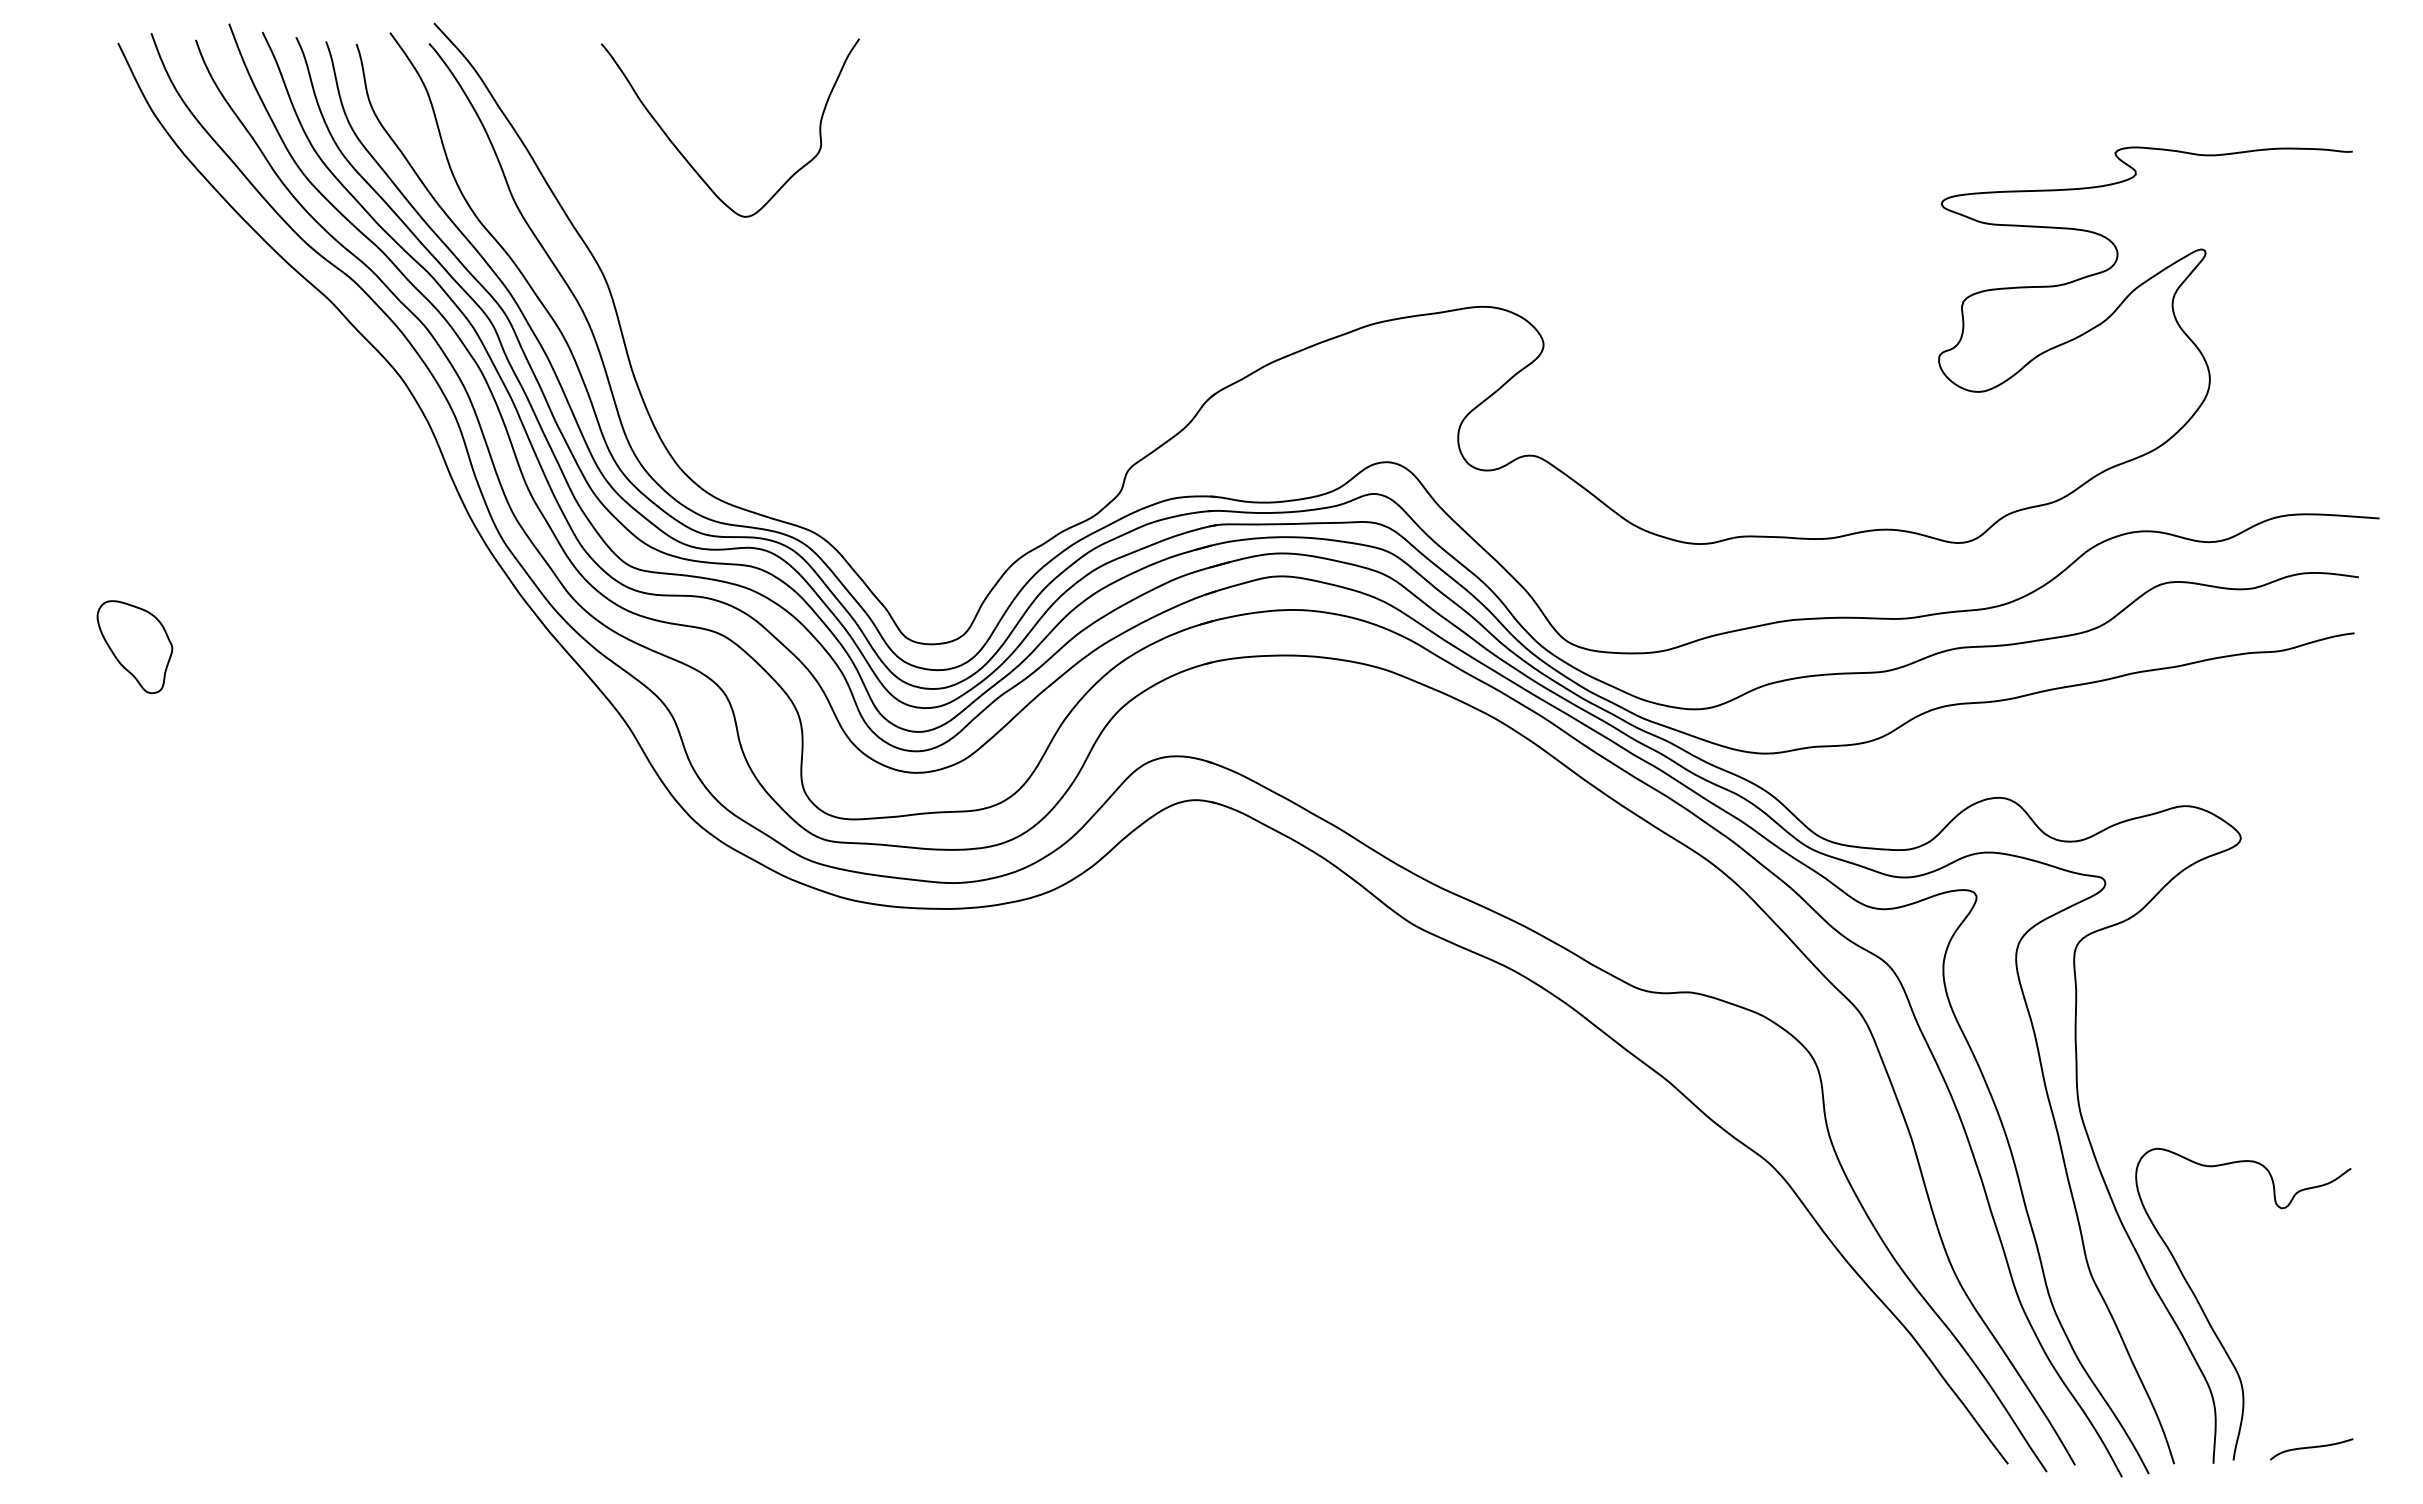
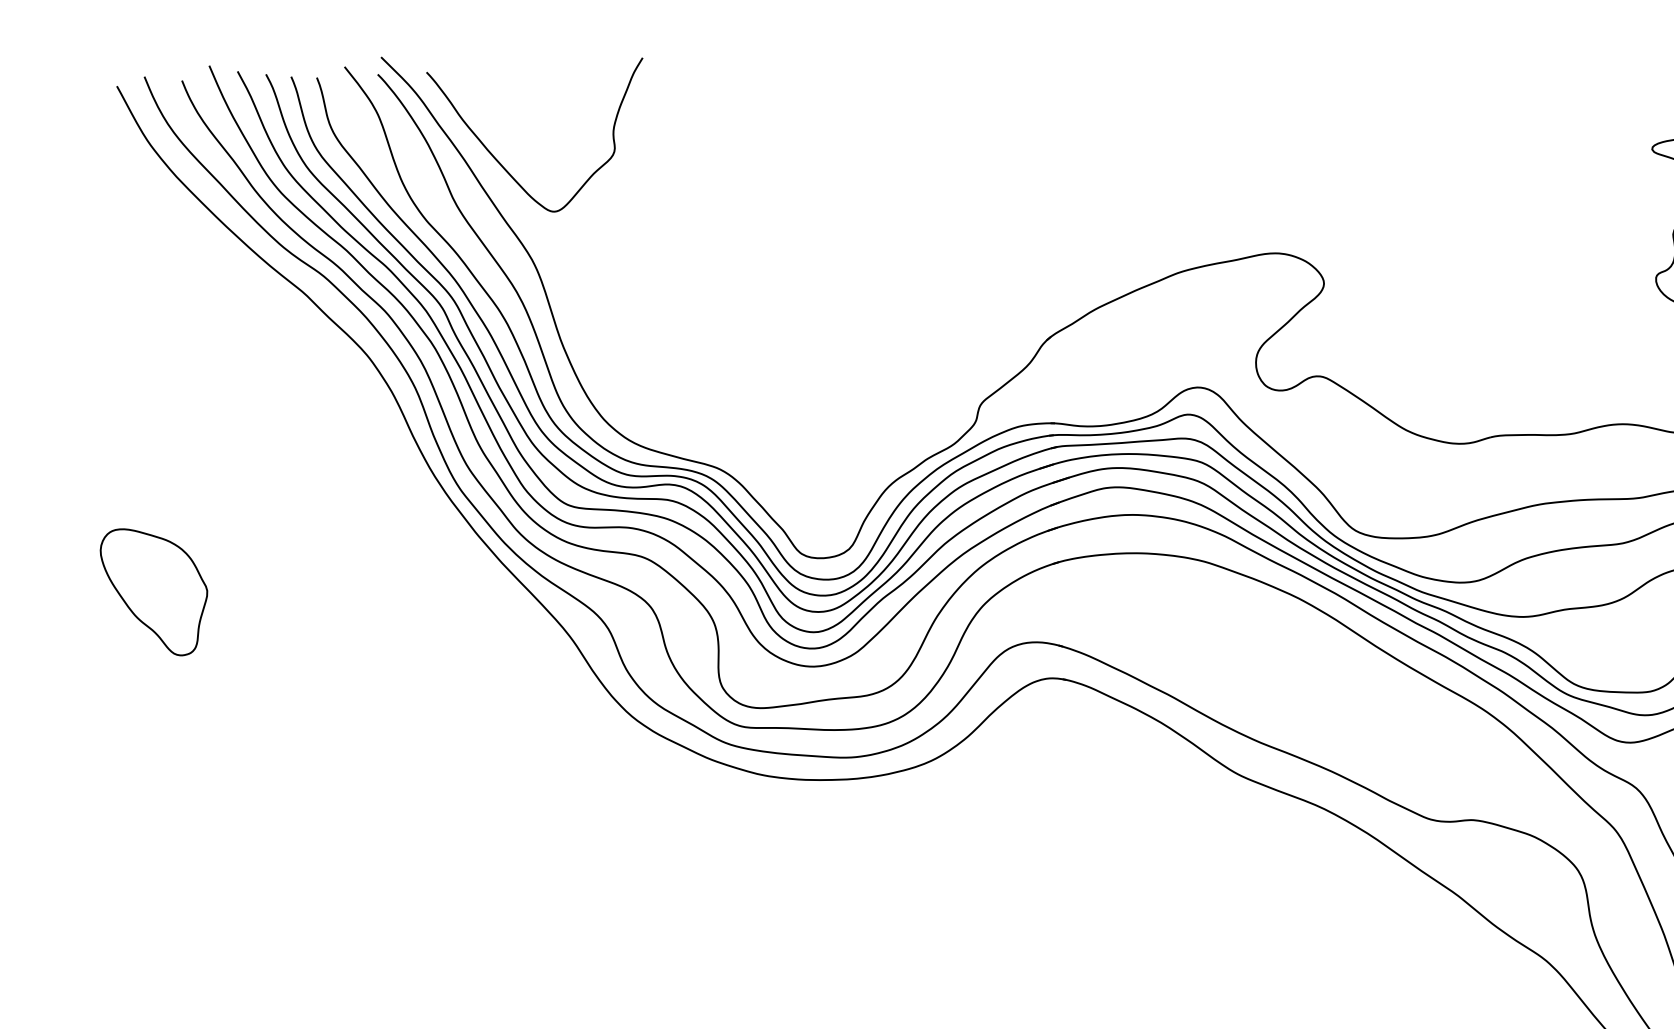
curve: (687, 159) -> (503, 165), moved
part: (134, 646) -> (154, 591), size x1.67

